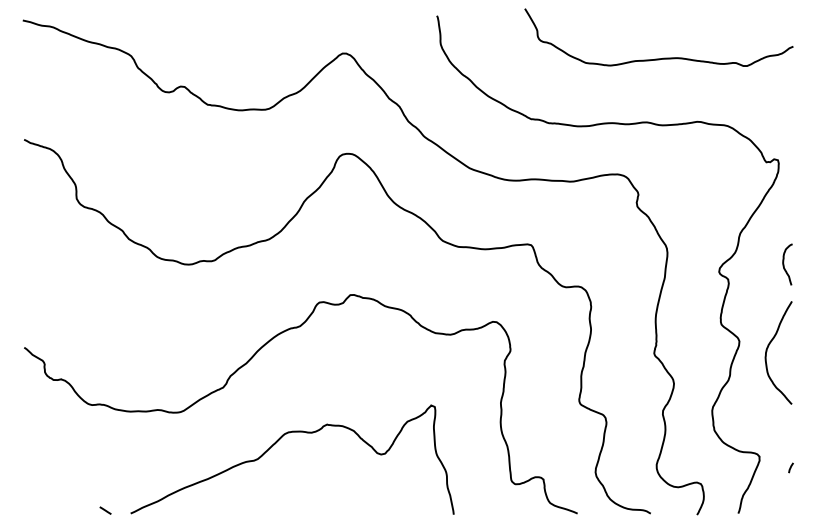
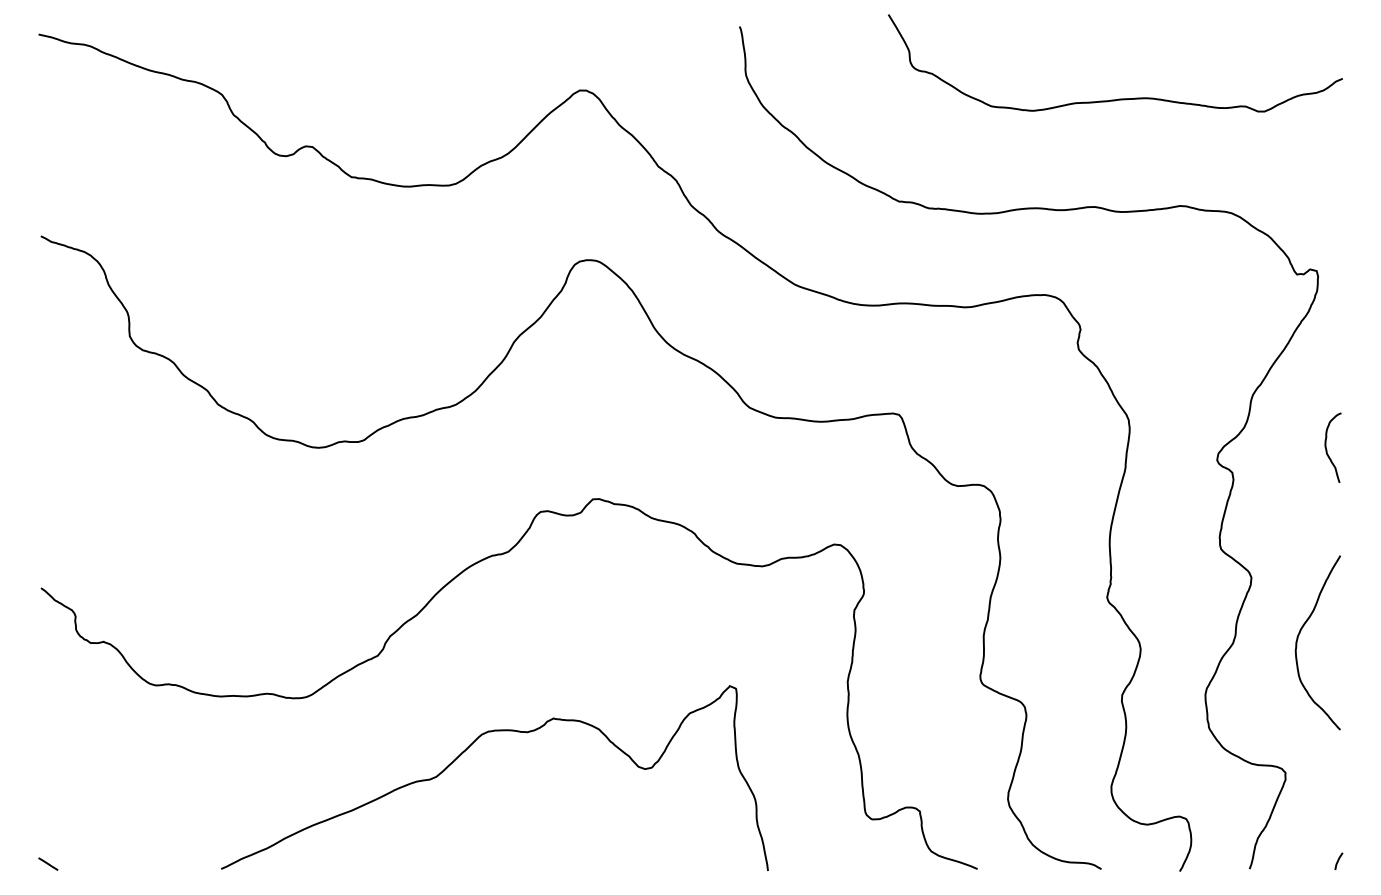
curve: (768, 348) -> (1300, 635), moved
line: (790, 467) -> (1337, 860), moved
line: (105, 510) -> (48, 863), moved

